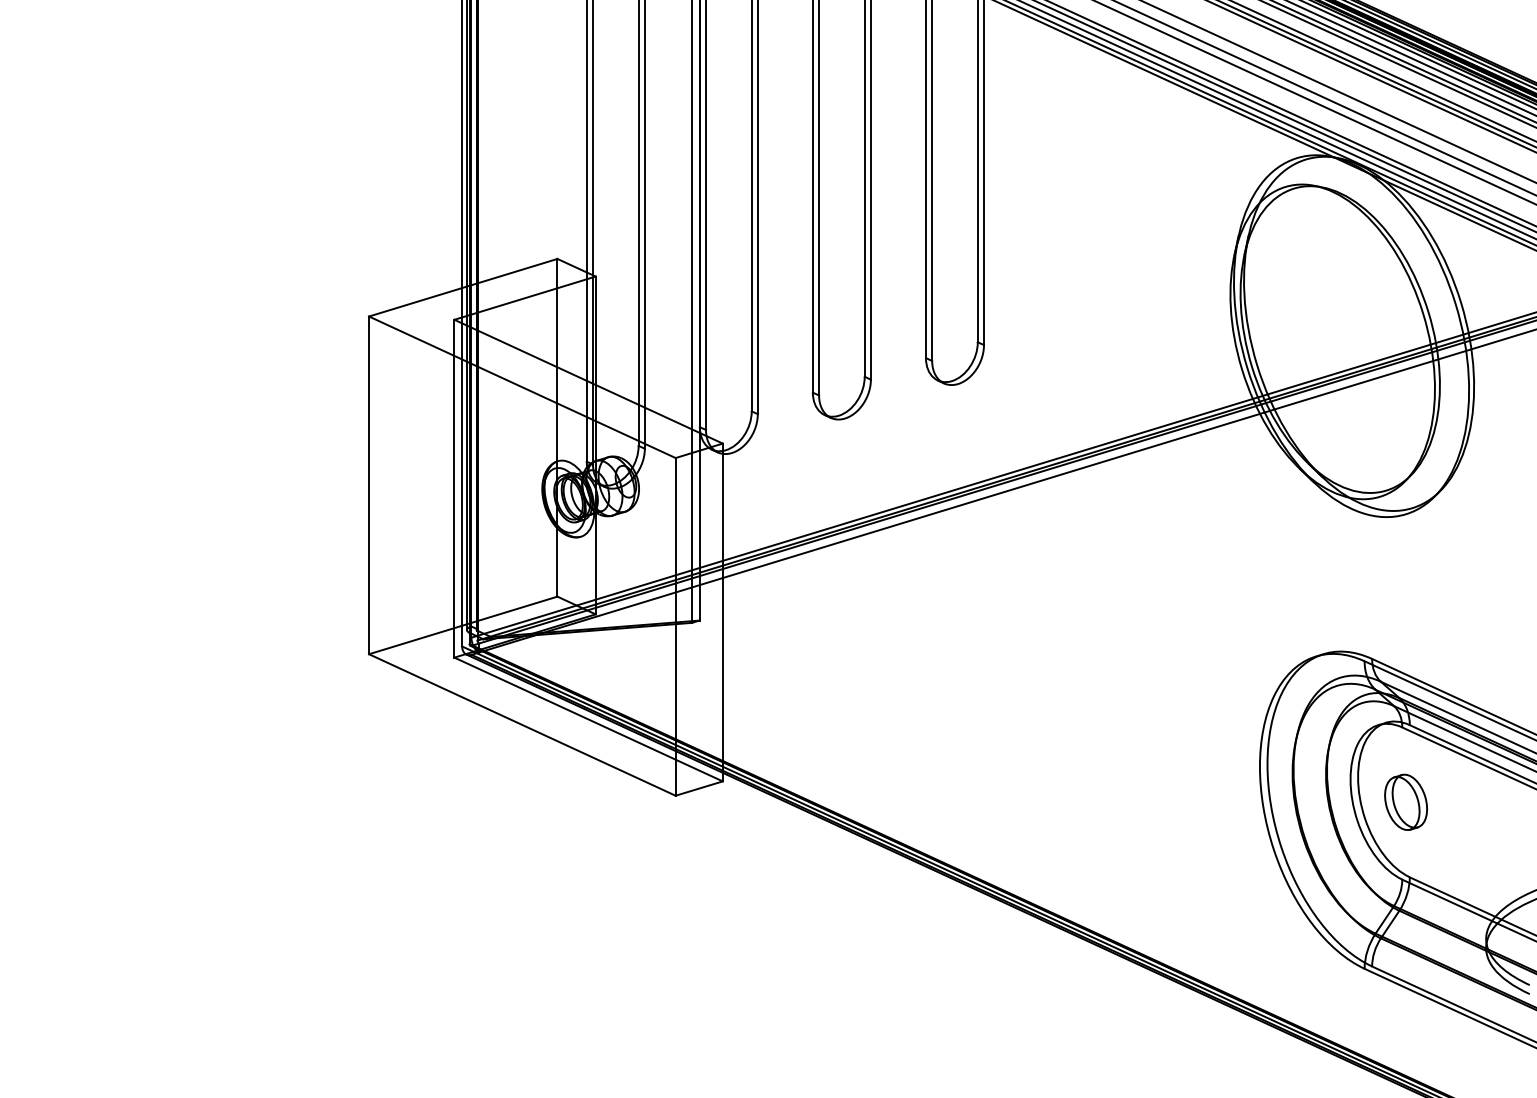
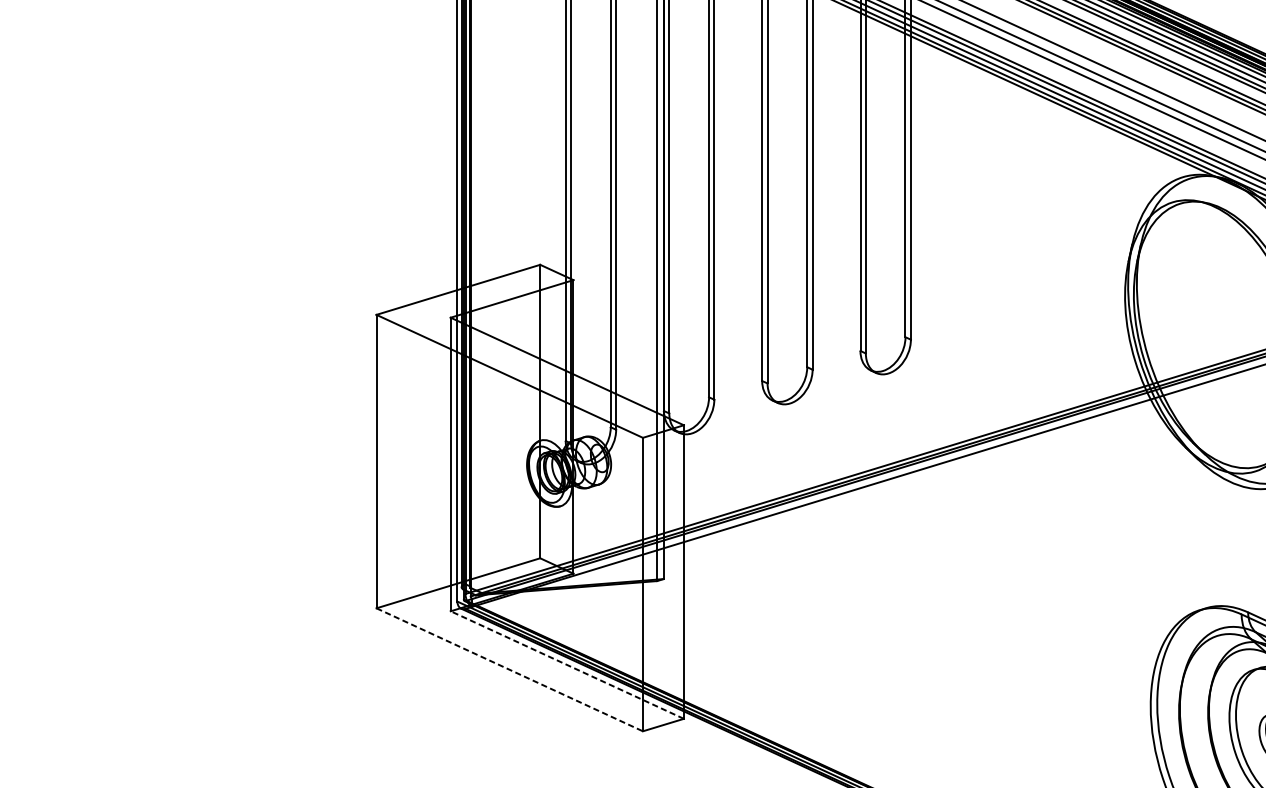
line: (588, 719) -> (567, 665), solid -> dashed
line: (522, 724) -> (509, 669), solid -> dashed

